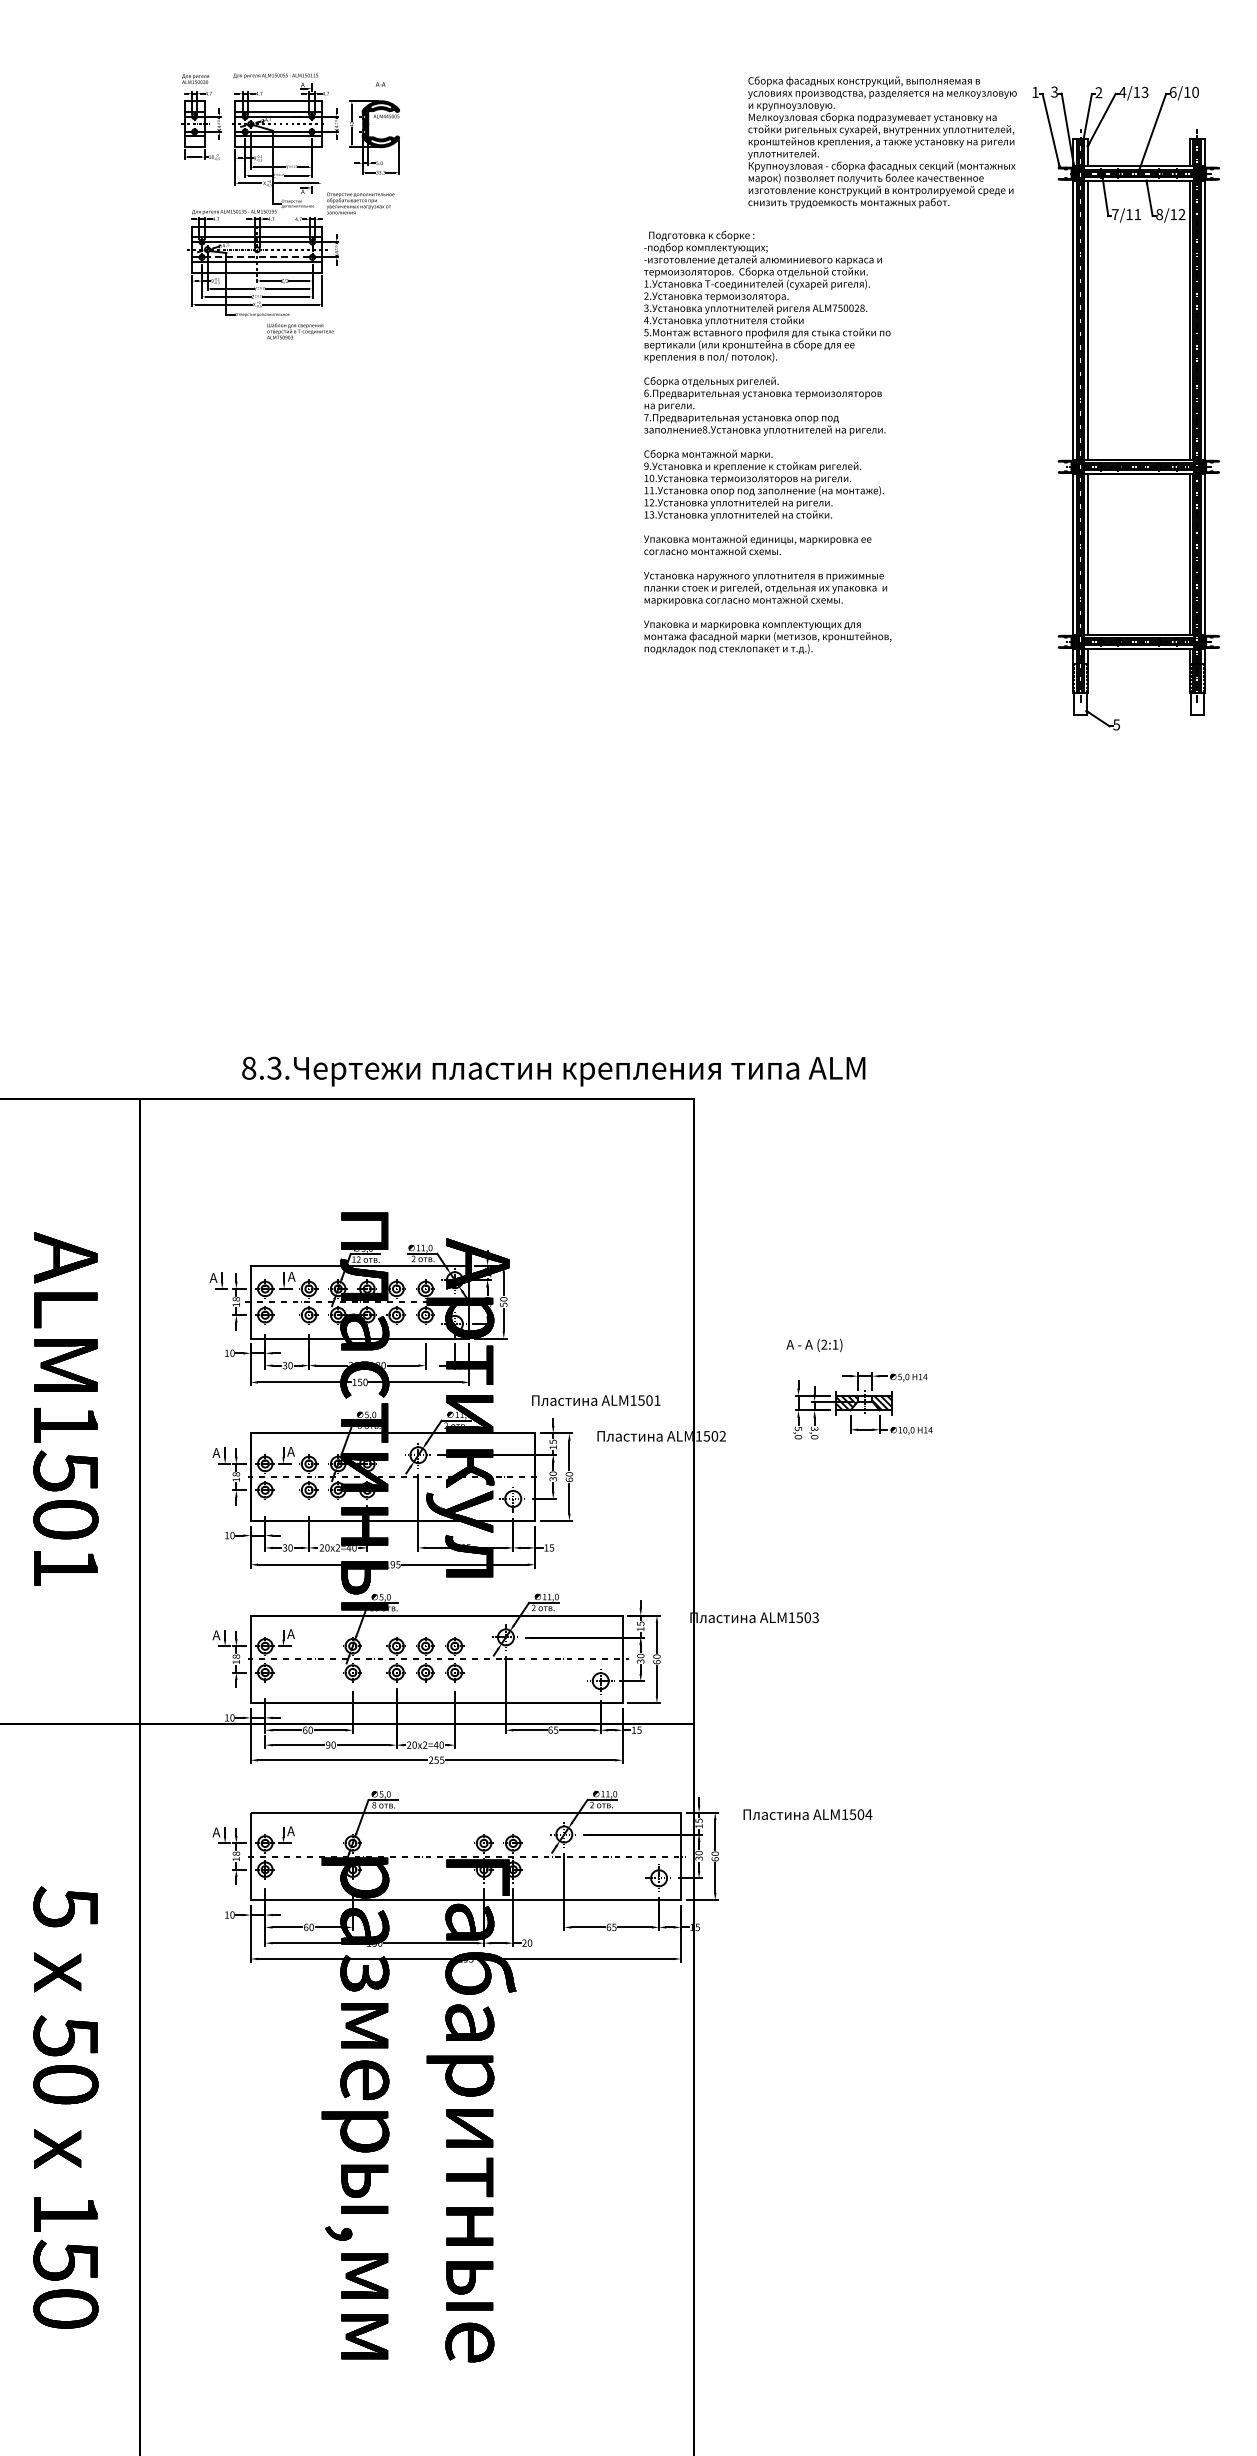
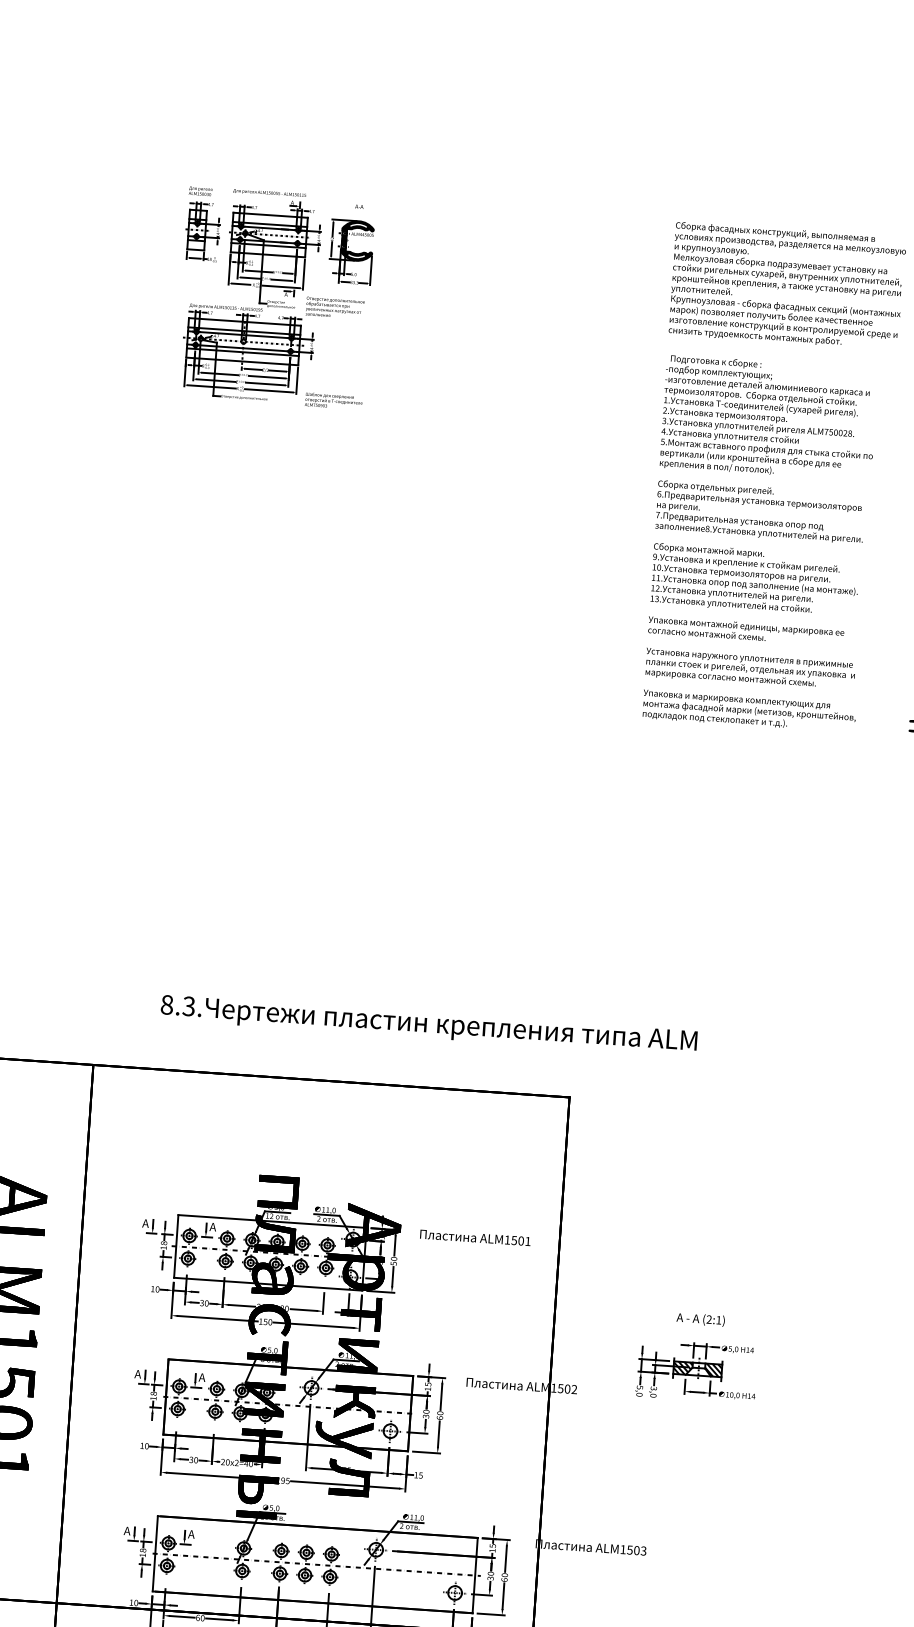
line: (321, 167) -> (303, 274), added
line: (257, 257) -> (243, 348), dashed -> solid
text: (300, 331) -> (333, 401), moved
text: (767, 442) -> (760, 543), moved
text: (553, 1071) -> (428, 1025), moved
text: (814, 1345) -> (700, 1319), moved
text: (596, 1400) -> (475, 1237), moved

